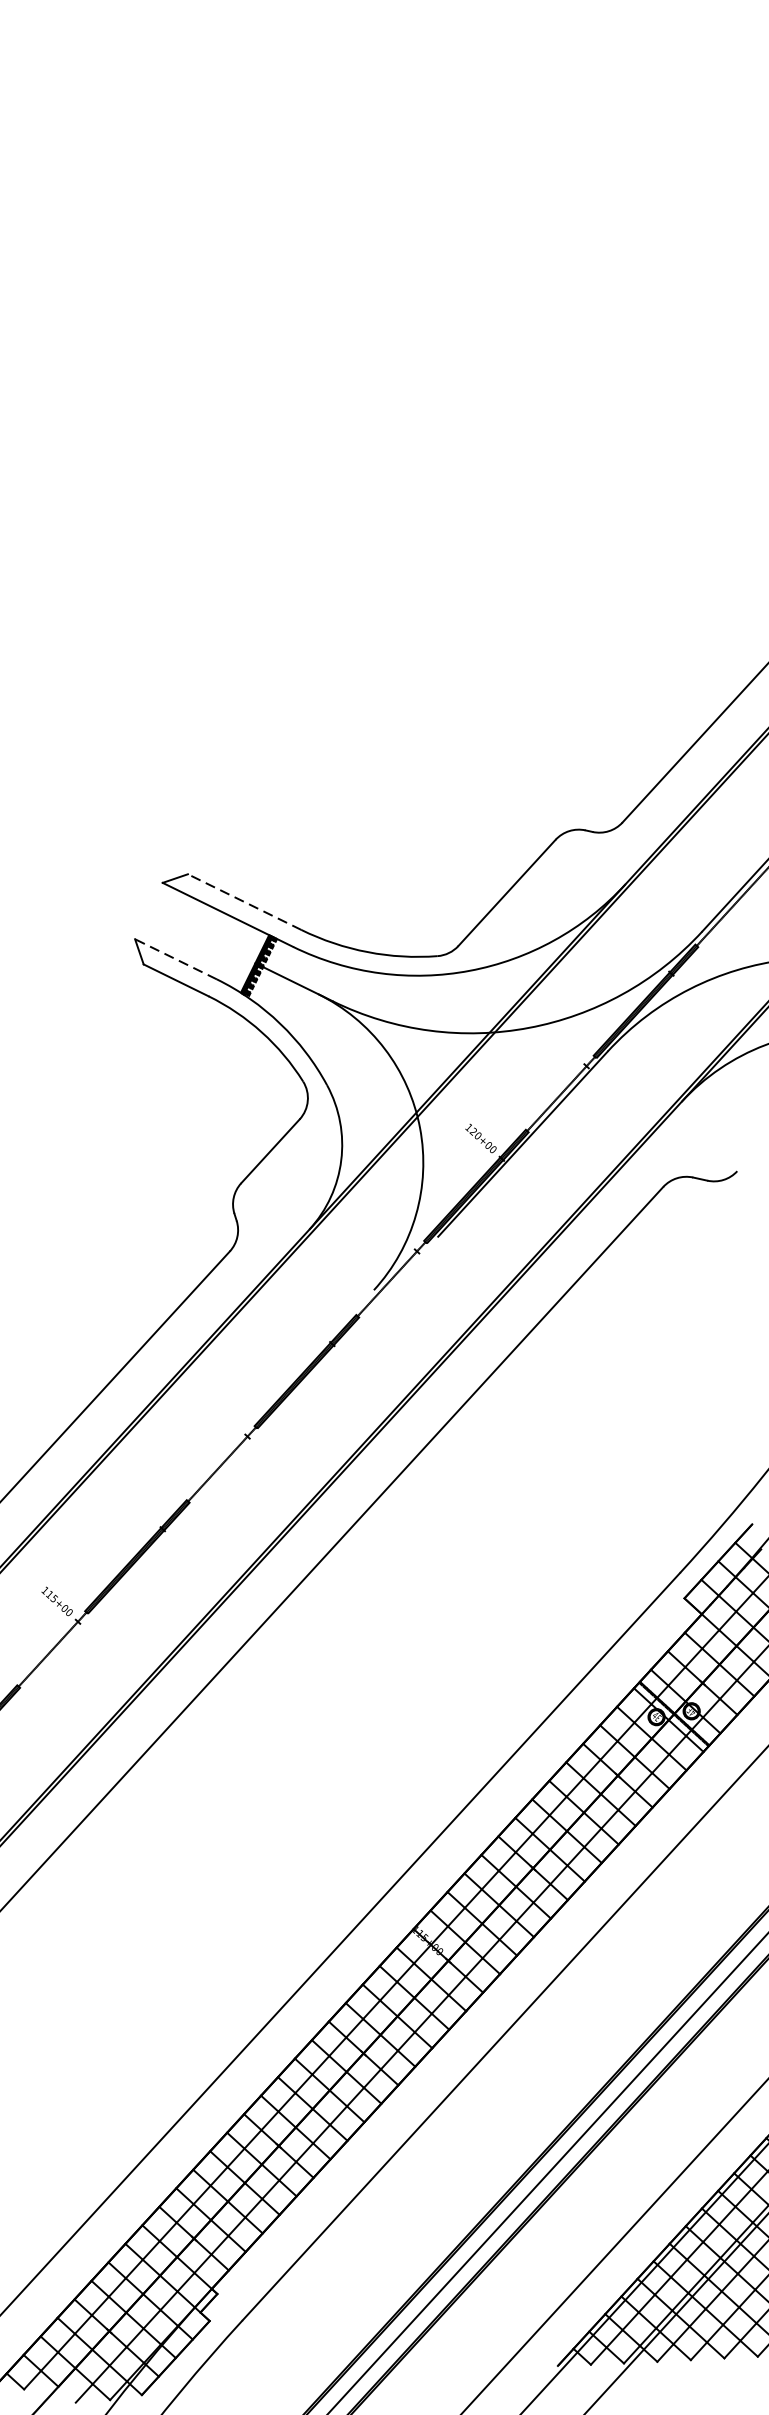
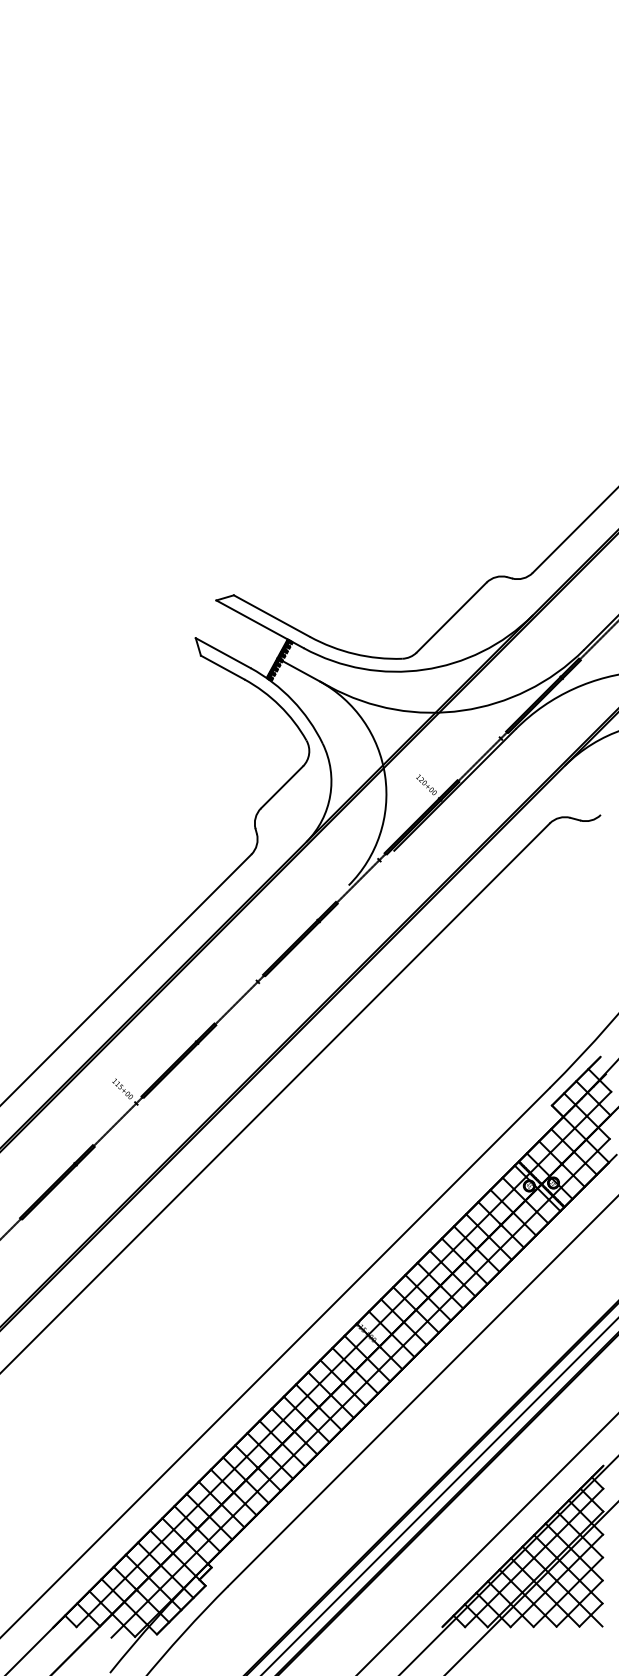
line: (244, 901) -> (271, 615), dashed -> solid
line: (174, 958) -> (222, 652), dashed -> solid

